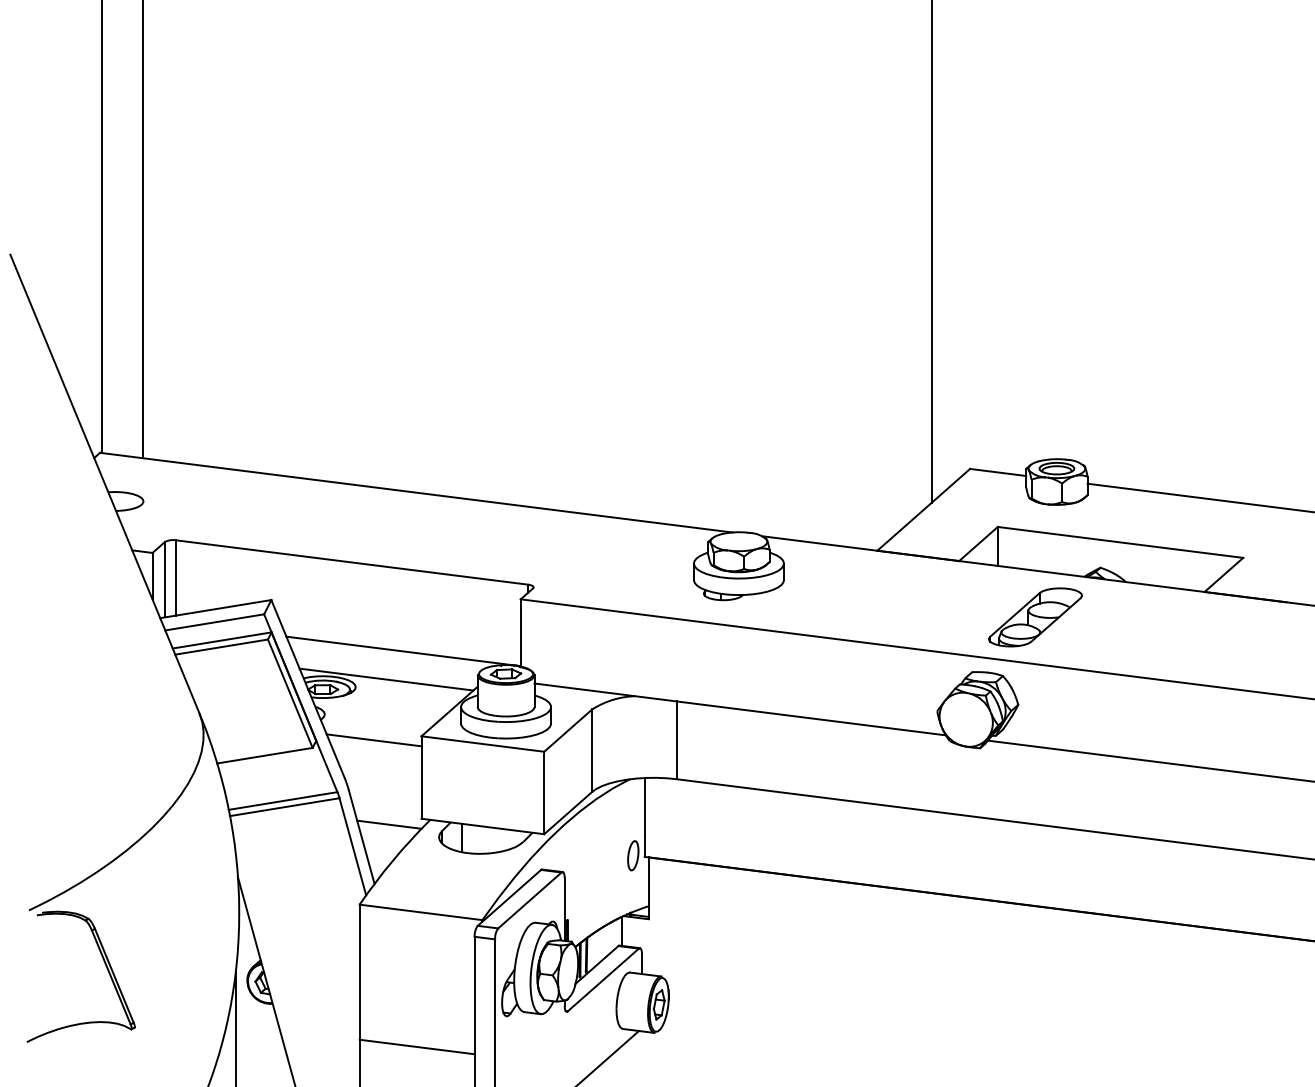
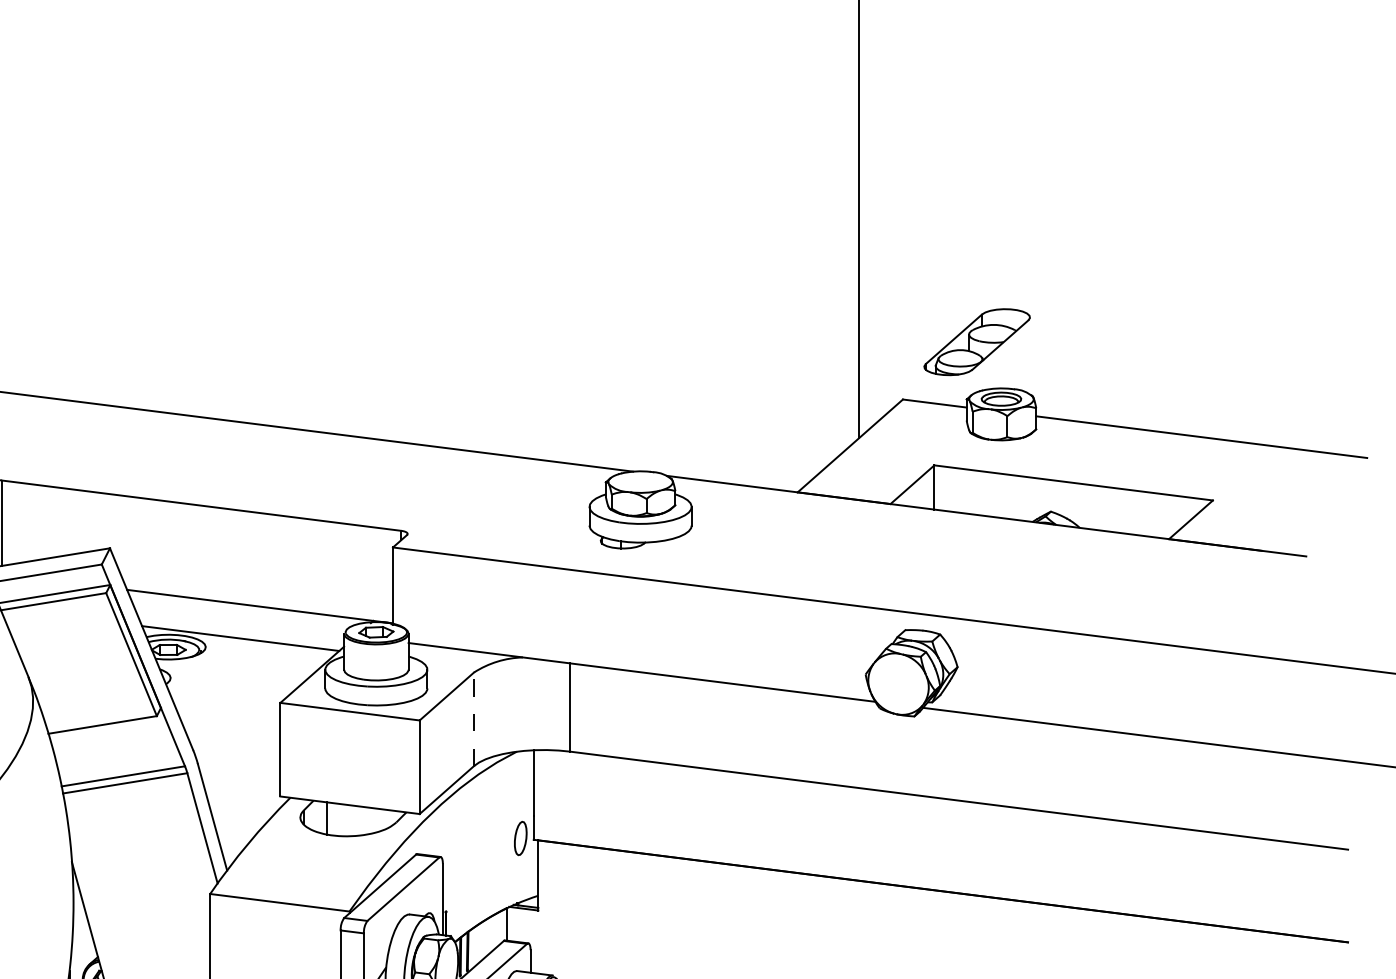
part: (1035, 617) -> (977, 342), moved
line: (373, 740) -> (225, 707), removed
line: (592, 750) -> (474, 719), solid -> dashed
line: (389, 824) -> (244, 803), removed

